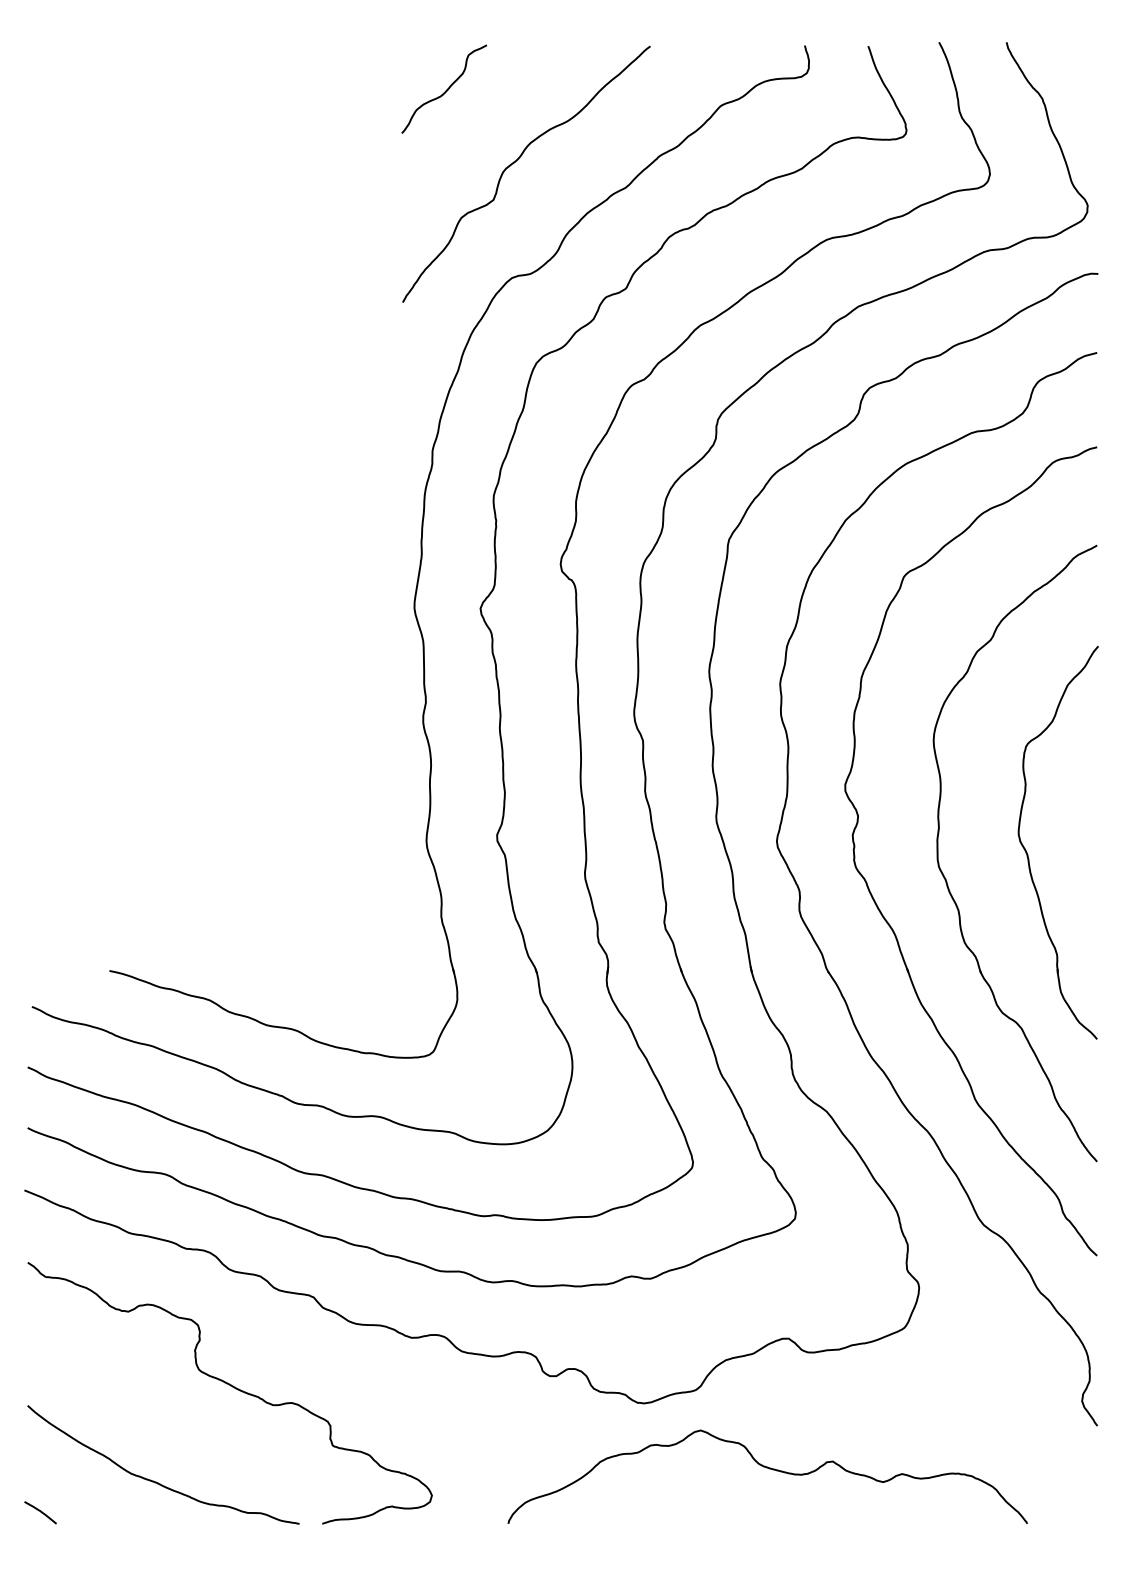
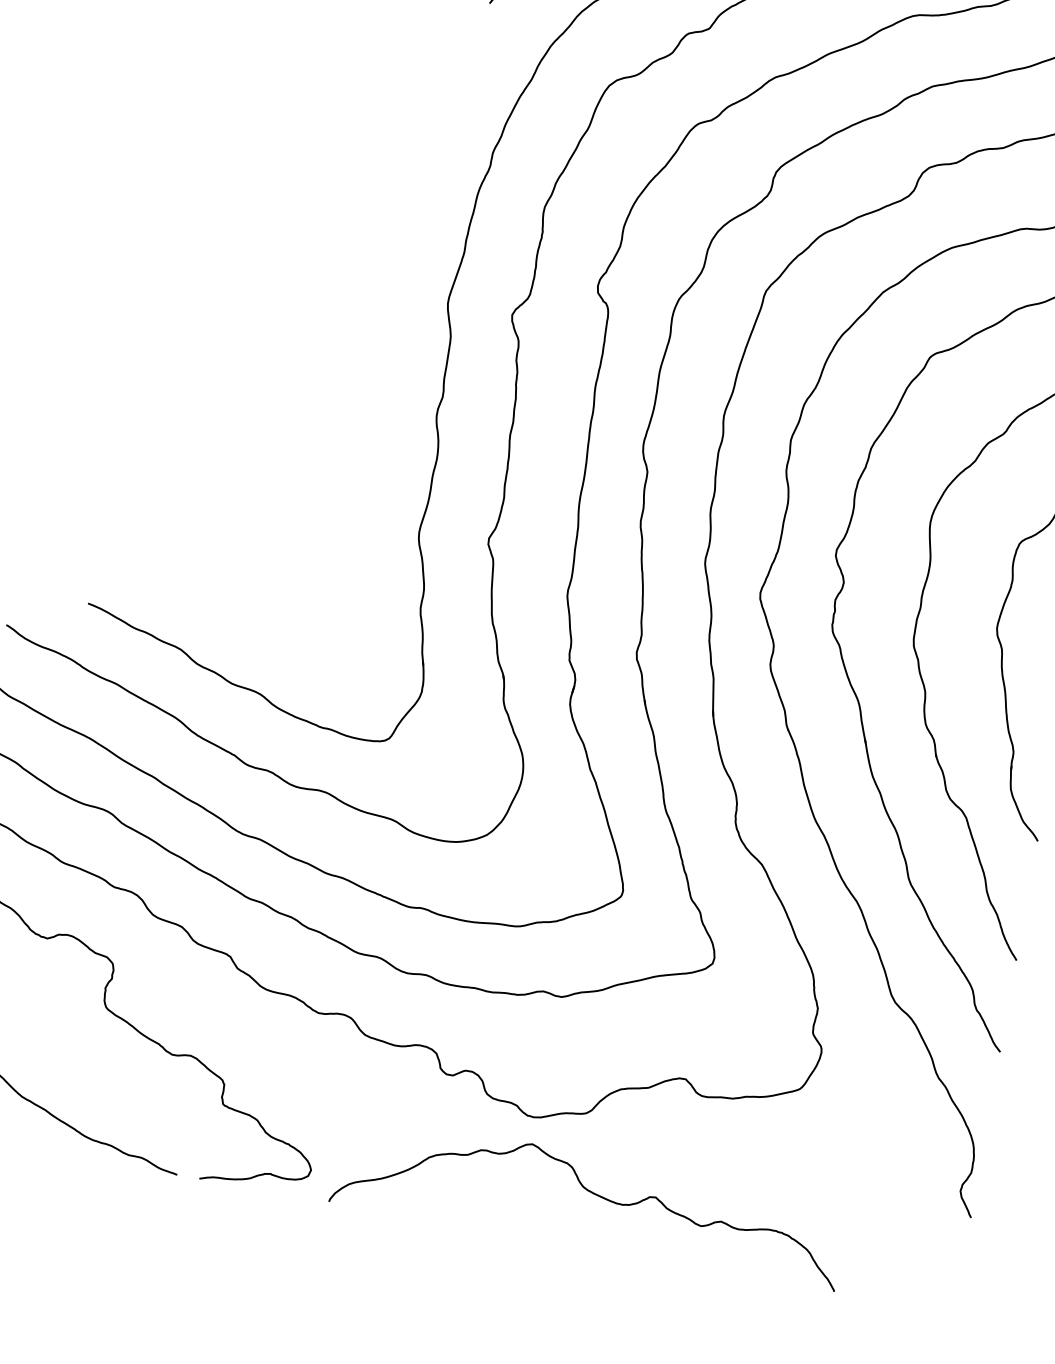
curve: (769, 1469) -> (592, 1194), moved

